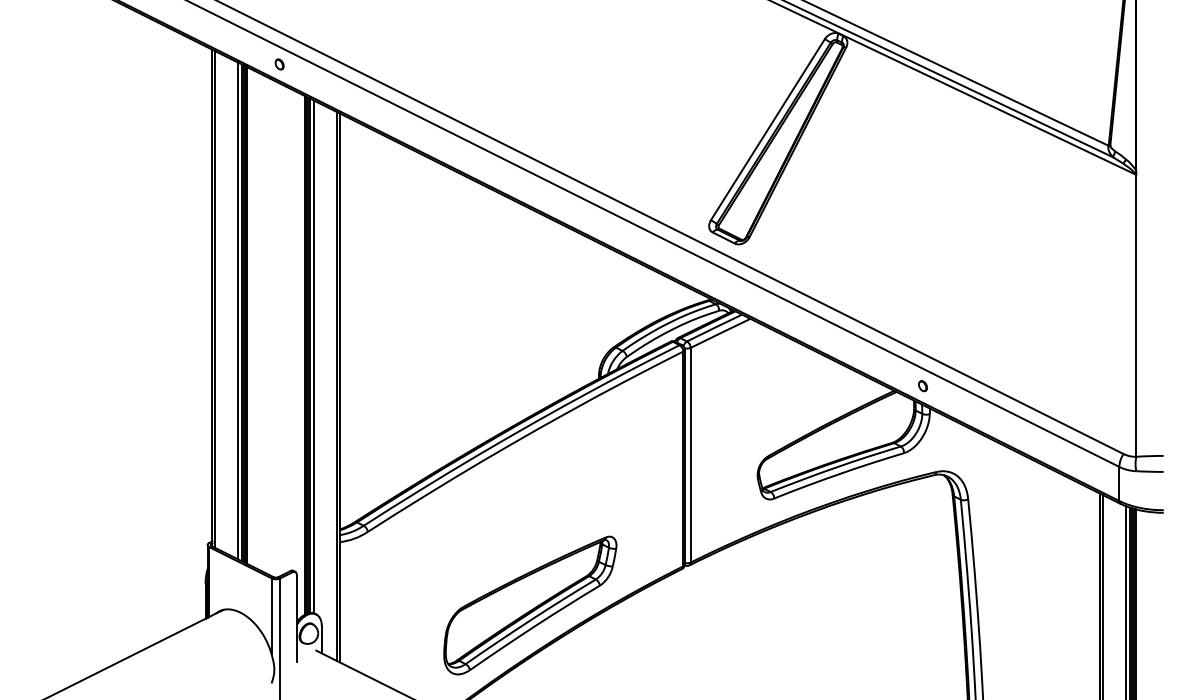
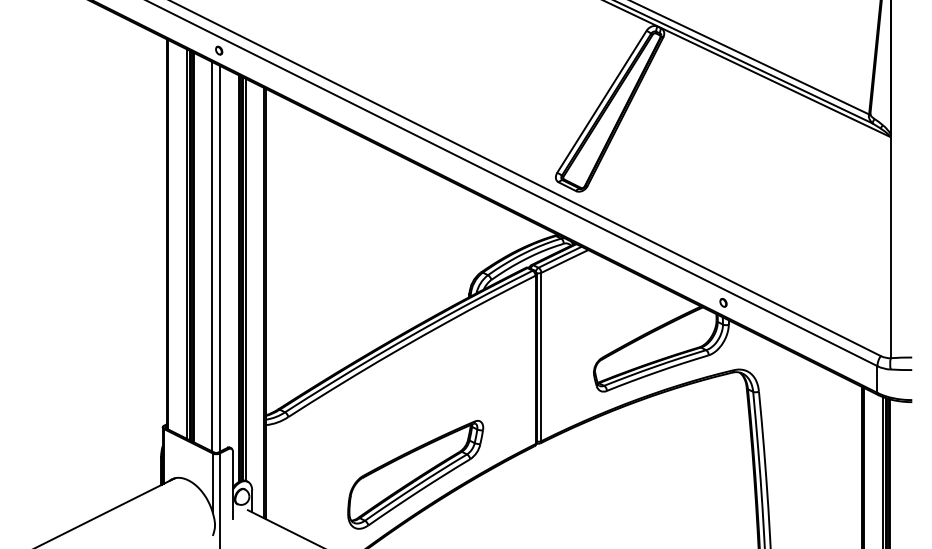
line: (271, 327) -> (212, 256), added
line: (281, 329) -> (220, 258), added

